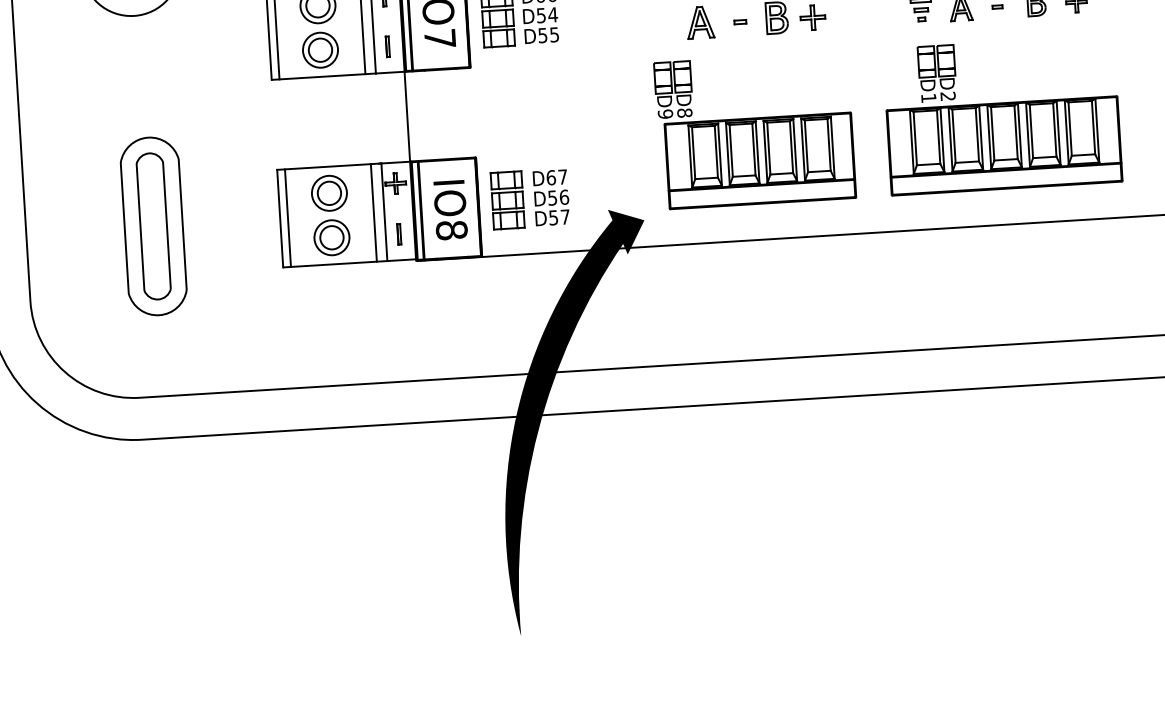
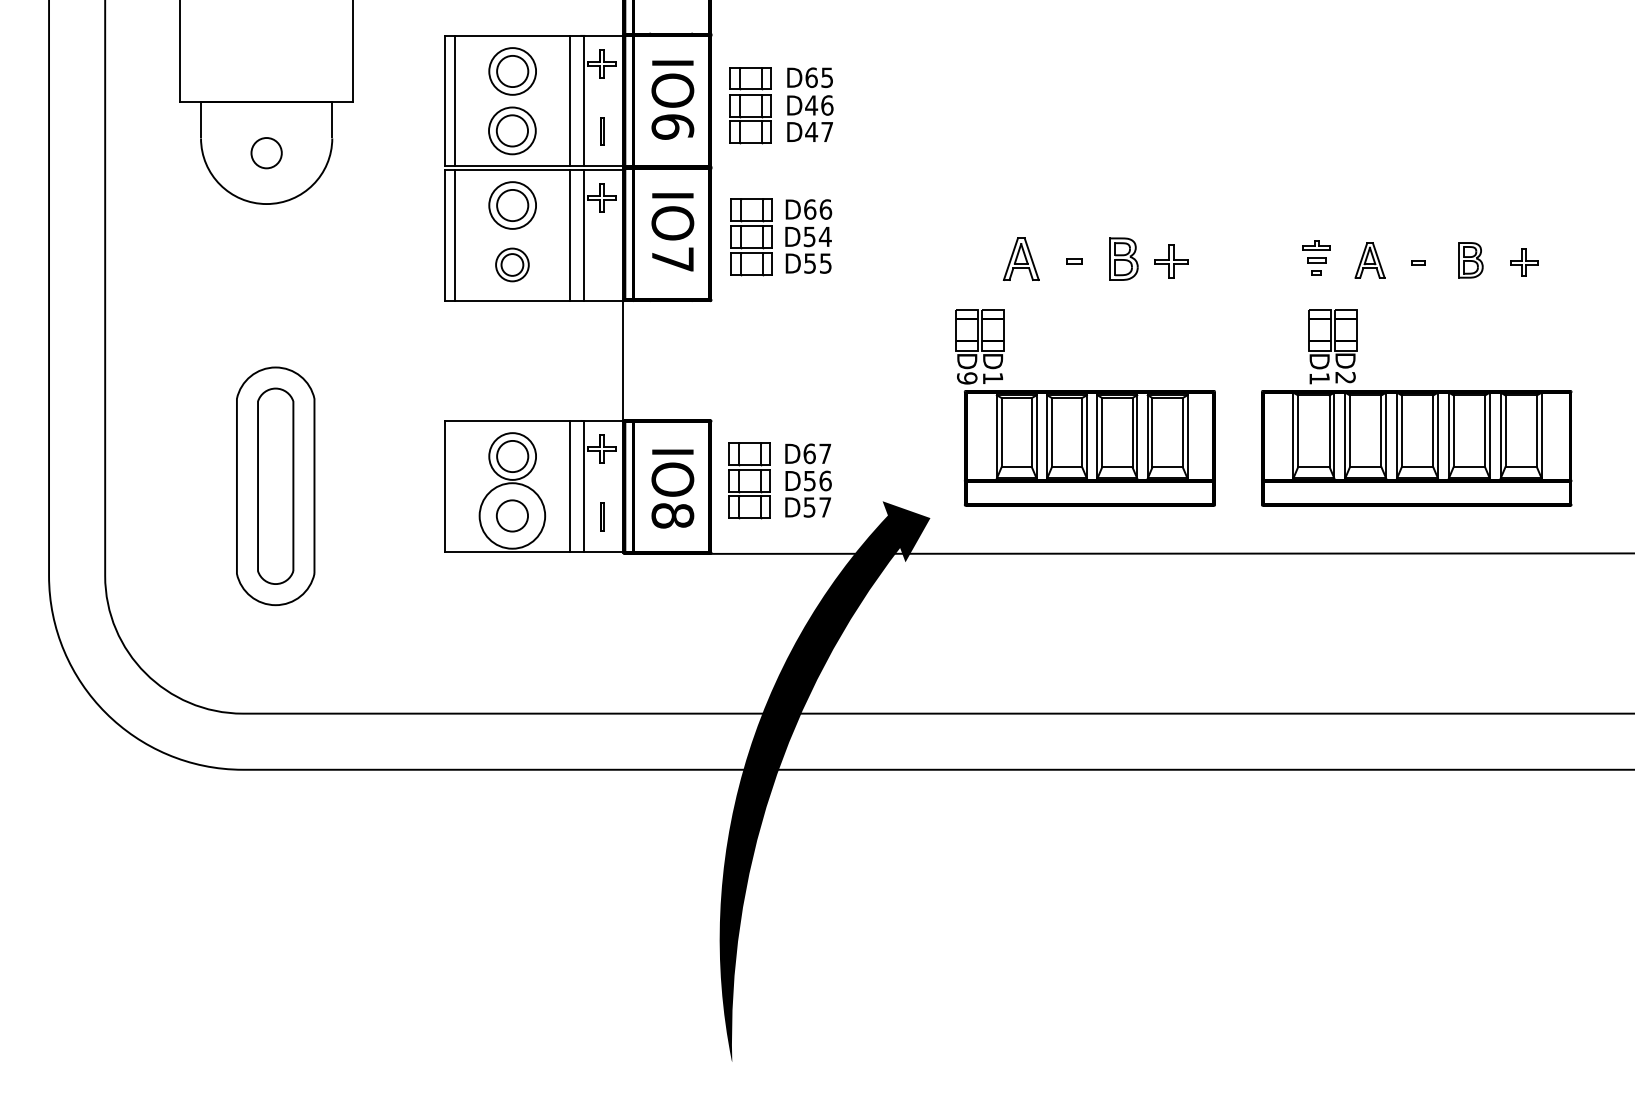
line: (387, 46) -> (601, 265), removed
part: (320, 49) -> (512, 264), size x0.7
text: (684, 113) -> (992, 378), D8 -> D1
line: (288, 217) -> (455, 485), removed
circle: (332, 237) -> (512, 515), size x1.4

